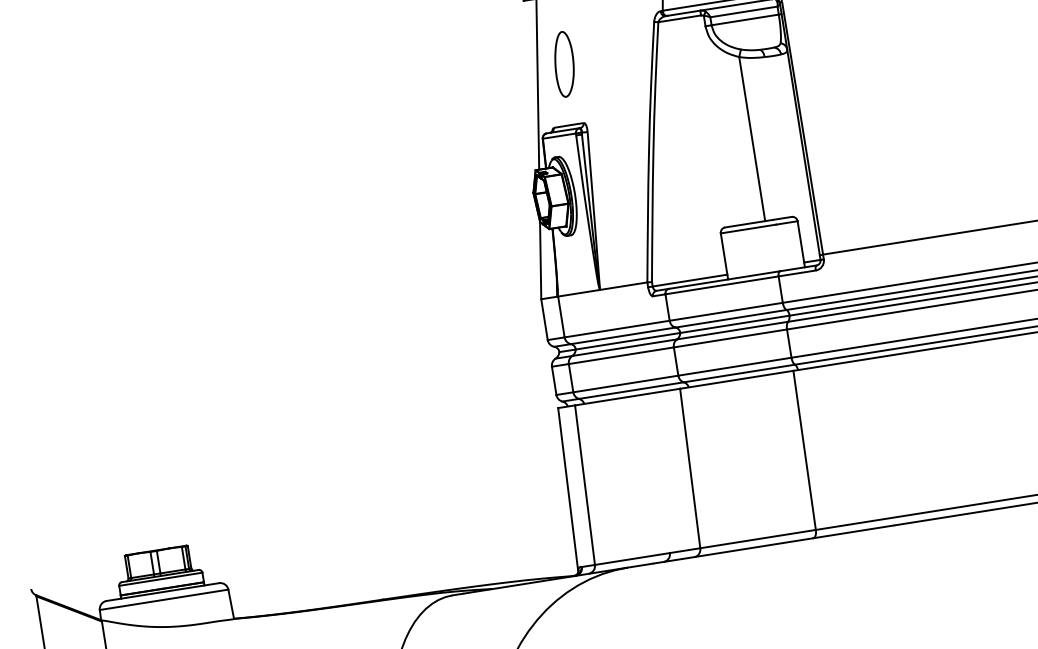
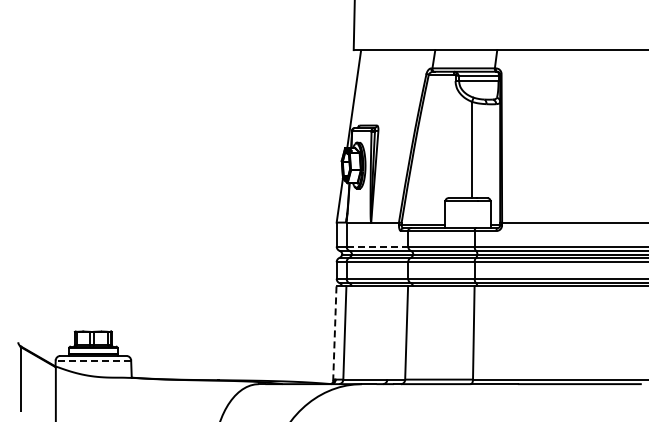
part: (562, 63) -> (370, 89), removed
line: (617, 328) -> (377, 246), solid -> dashed
line: (567, 490) -> (334, 334), solid -> dashed
line: (164, 599) -> (93, 360), solid -> dashed

